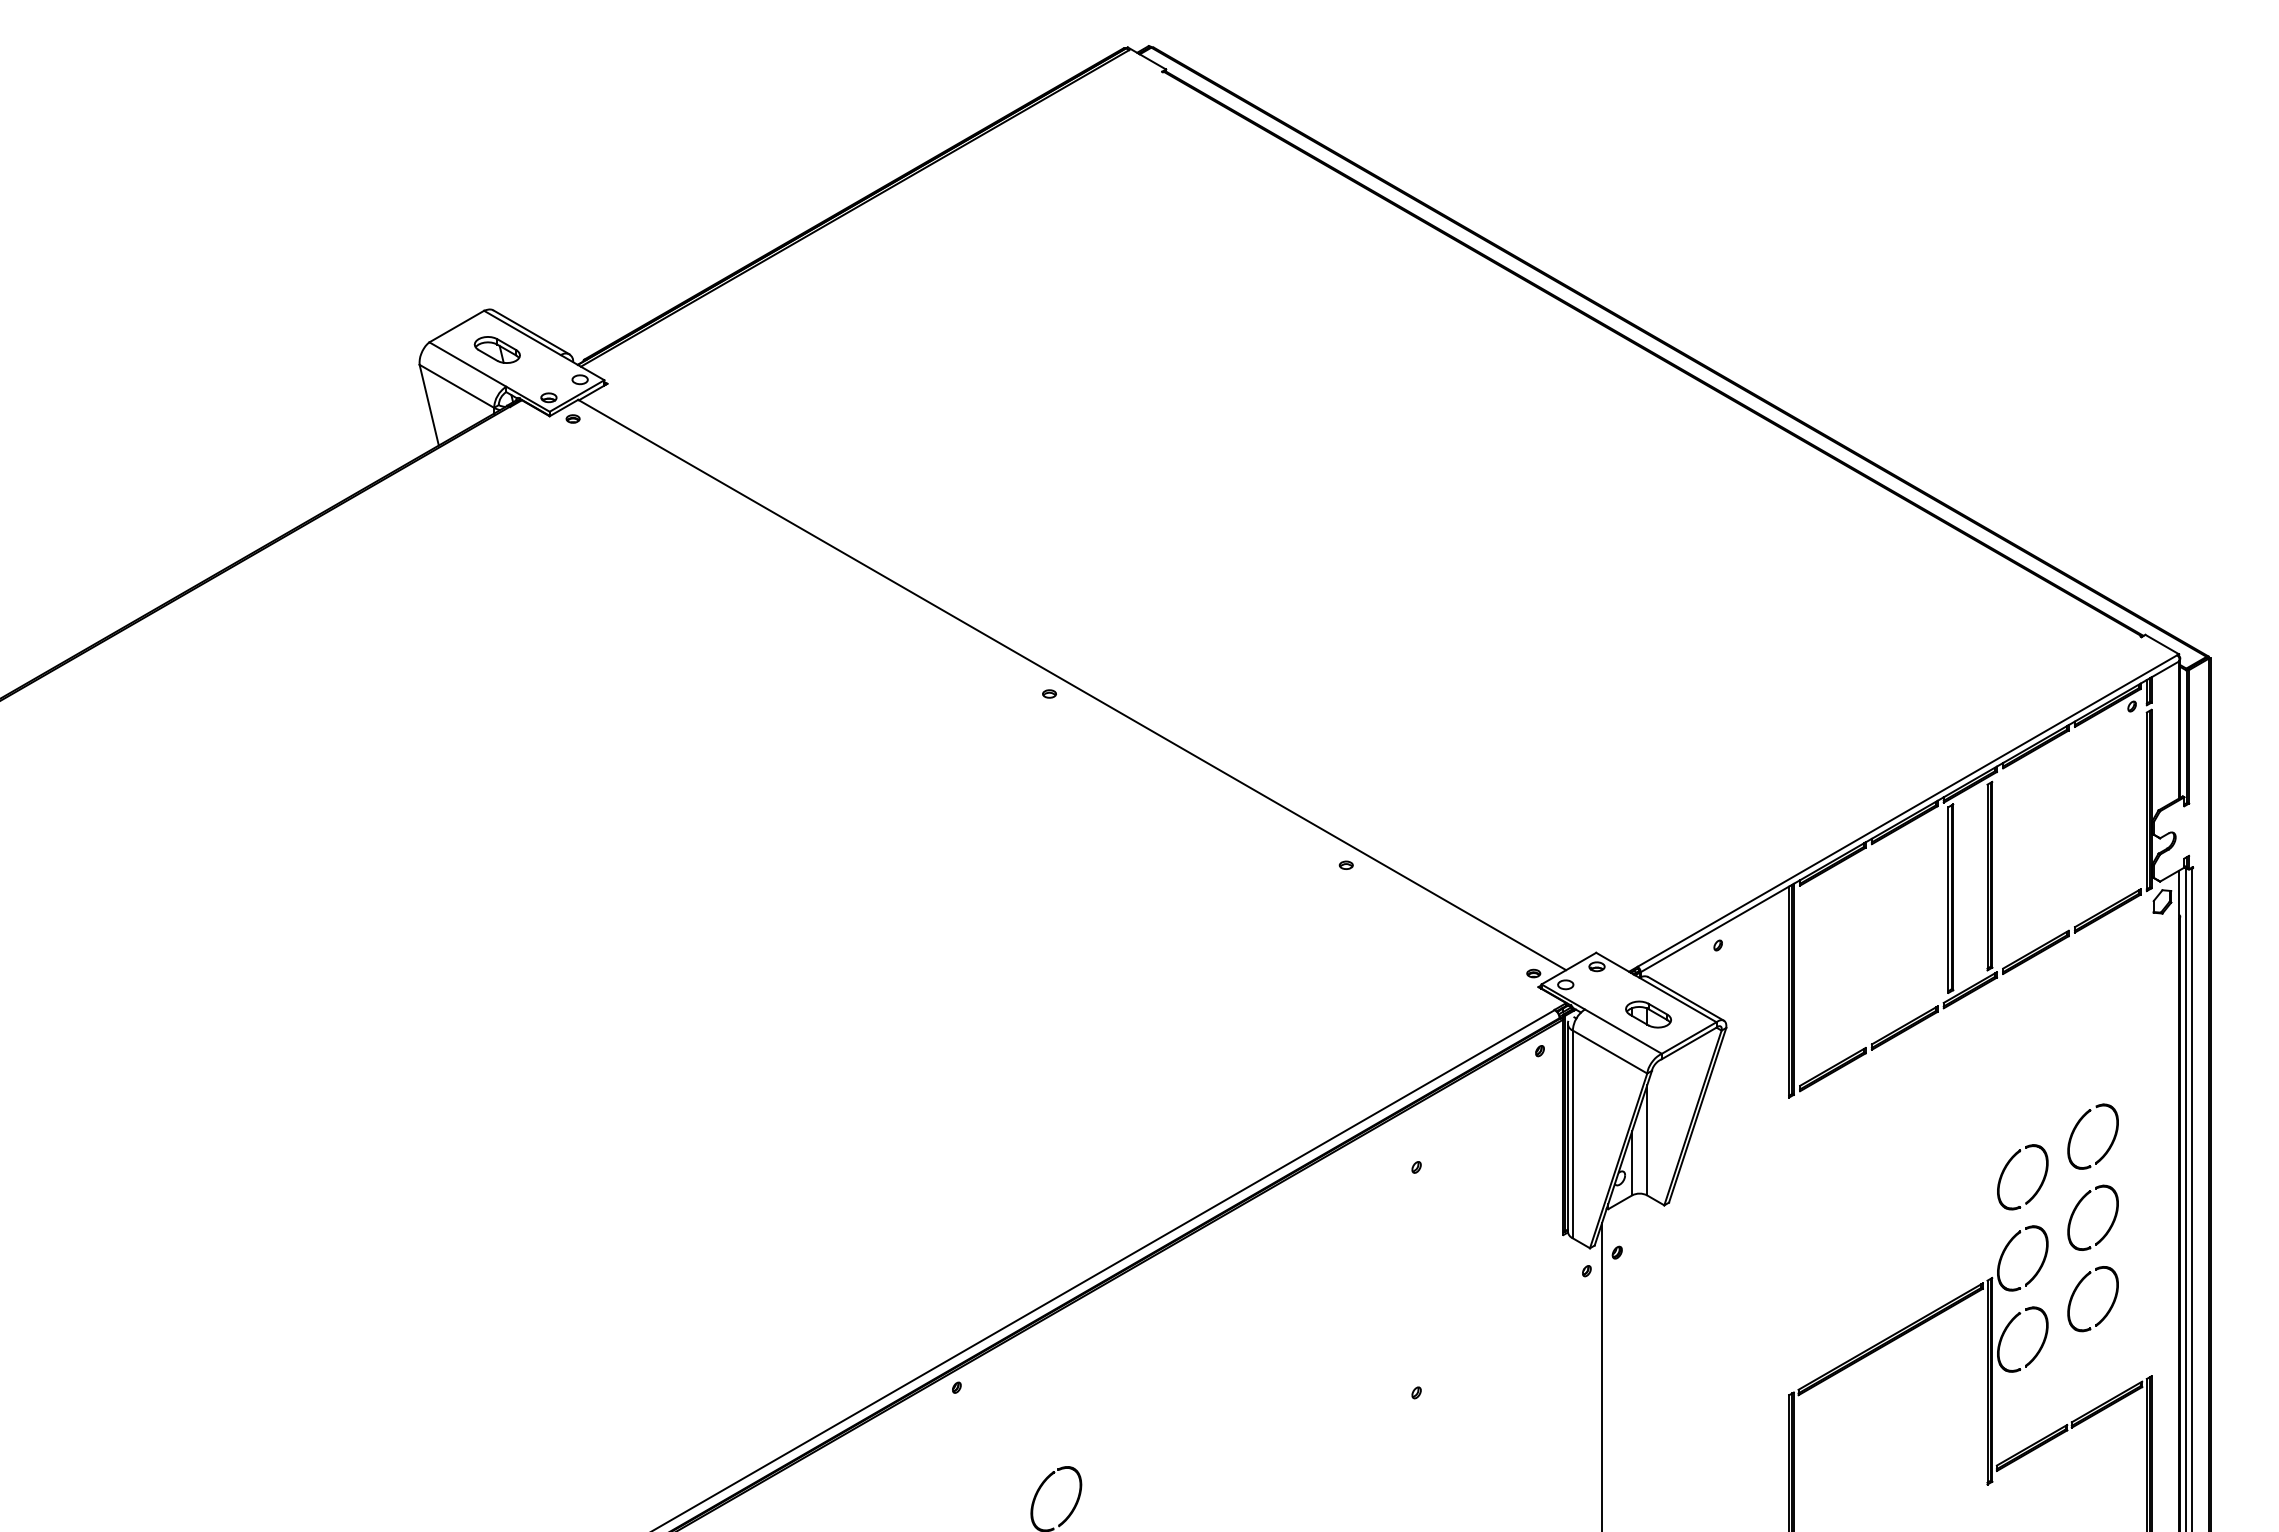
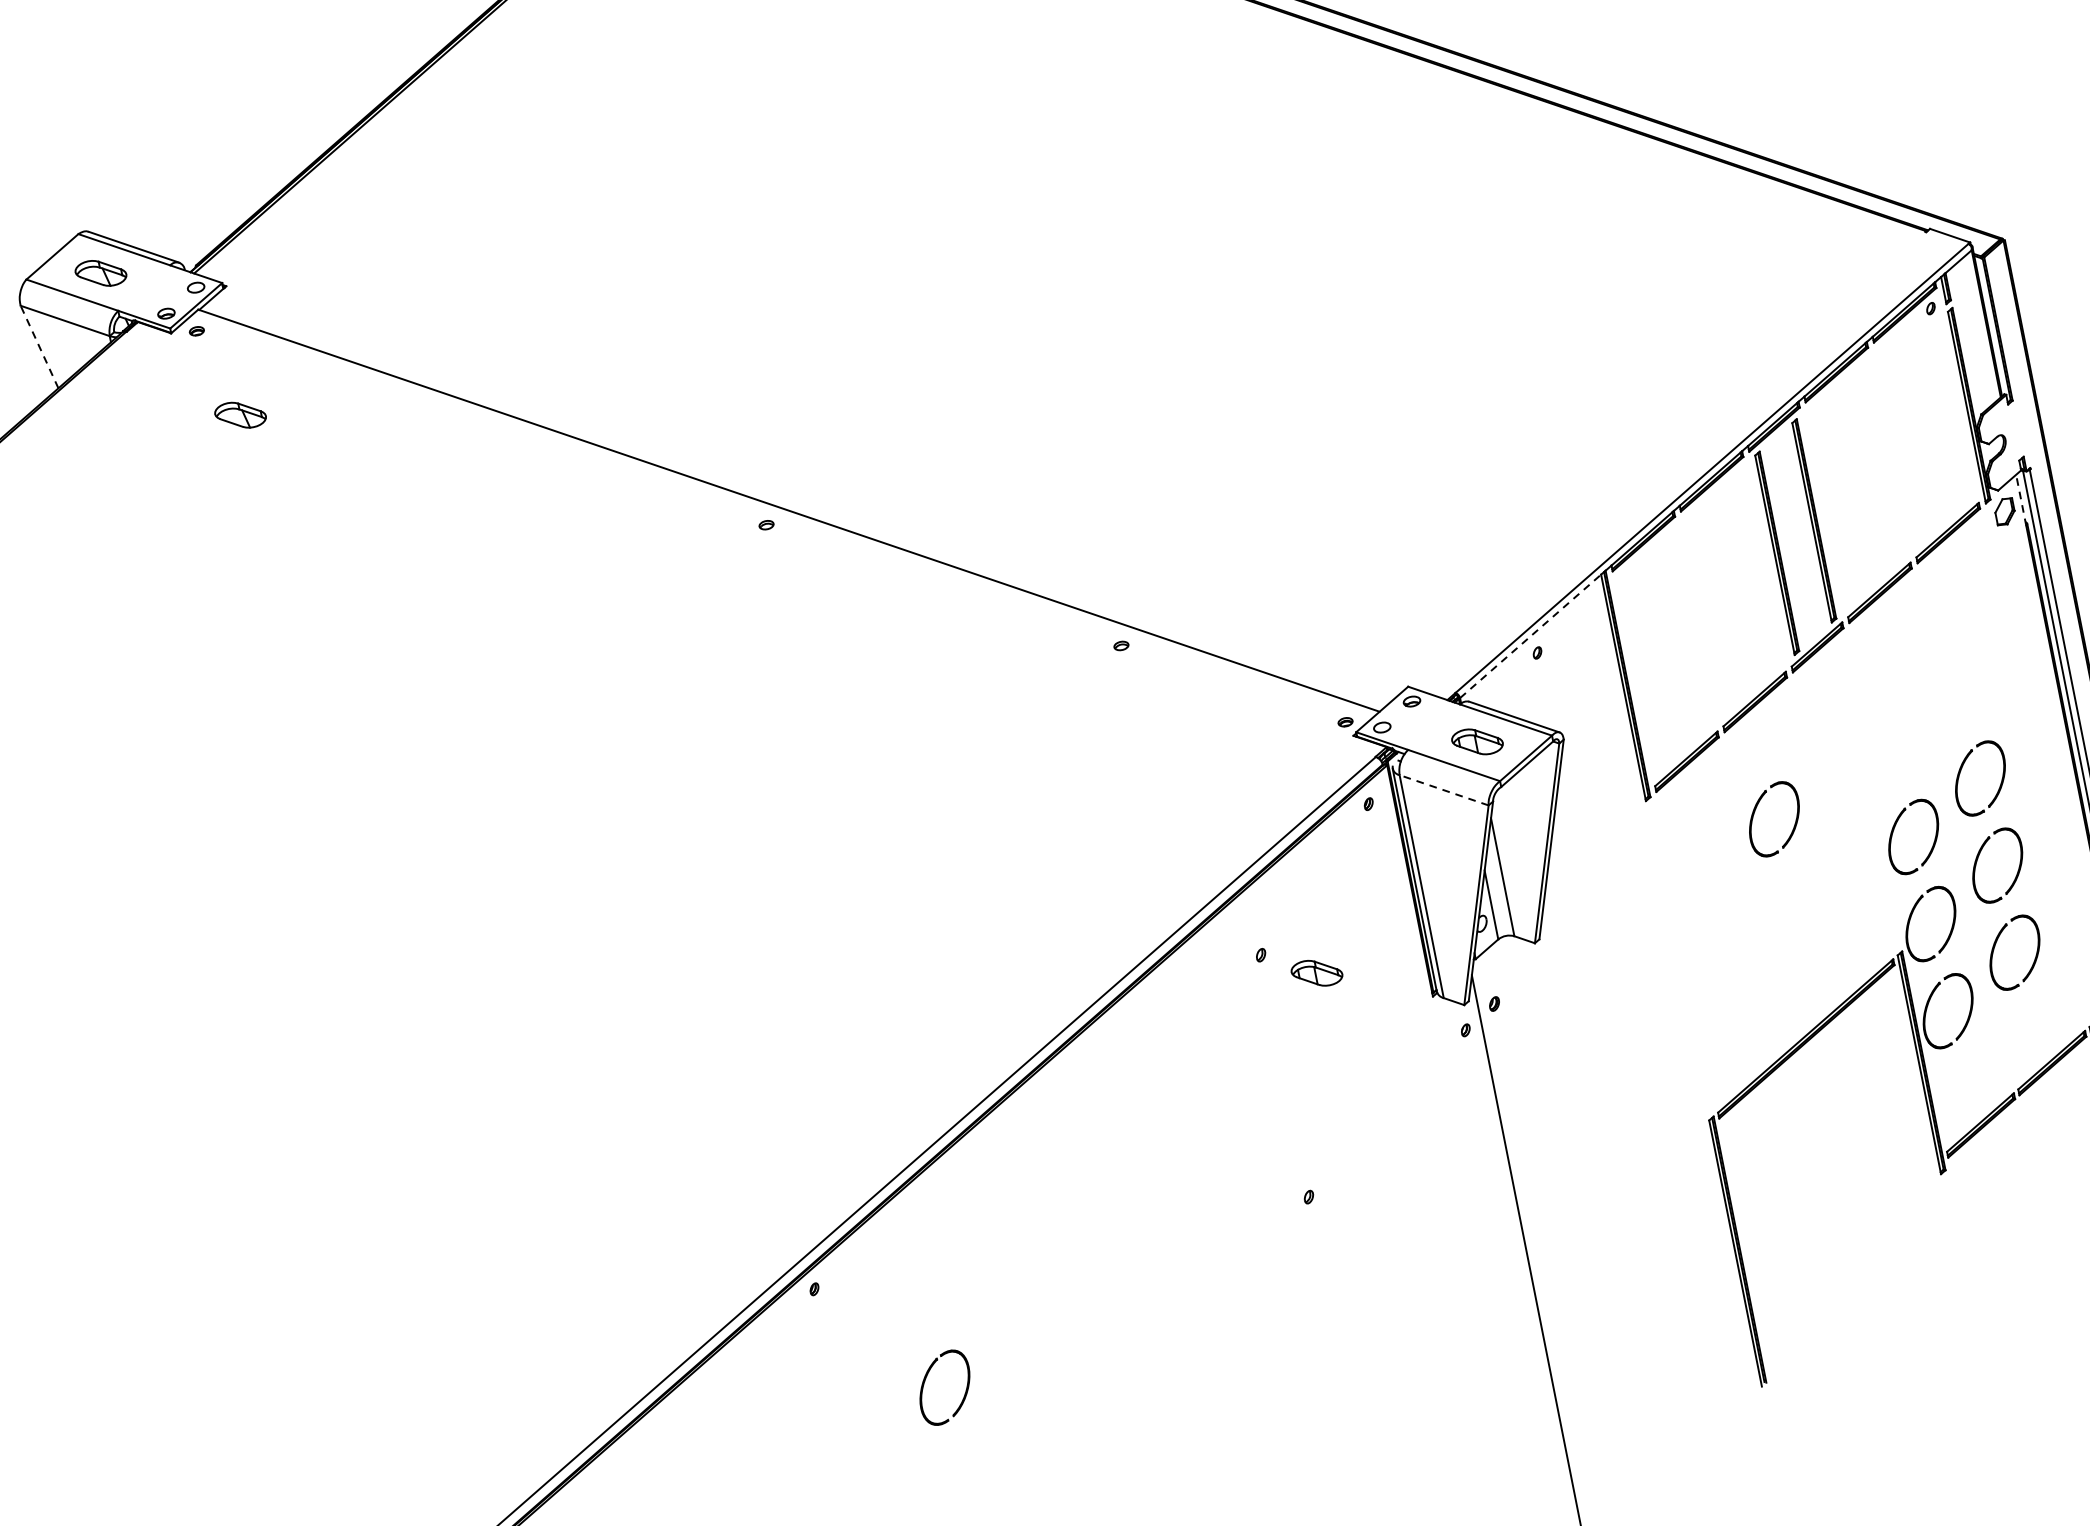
line: (429, 404) -> (39, 346), solid -> dashed
part: (596, 501) -> (239, 414), added
line: (2179, 894) -> (2021, 500), solid -> dashed
line: (1714, 929) -> (1530, 636), solid -> dashed
line: (1610, 1052) -> (1444, 790), solid -> dashed
part: (1884, 1128) -> (1754, 814), added
part: (1463, 1193) -> (1316, 973), added

